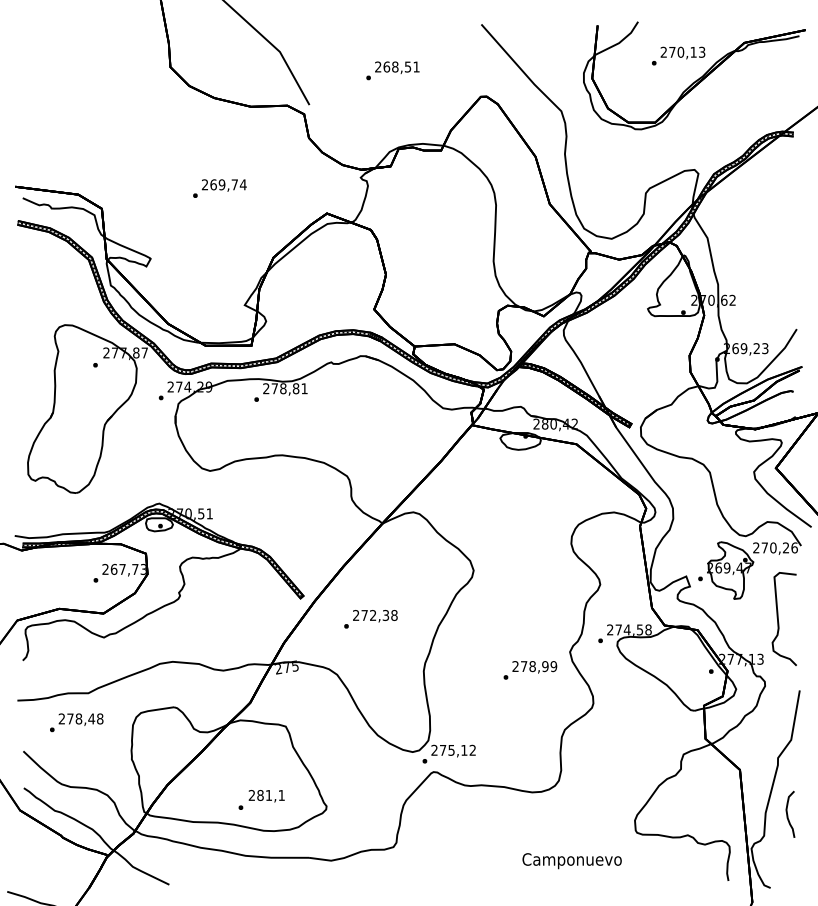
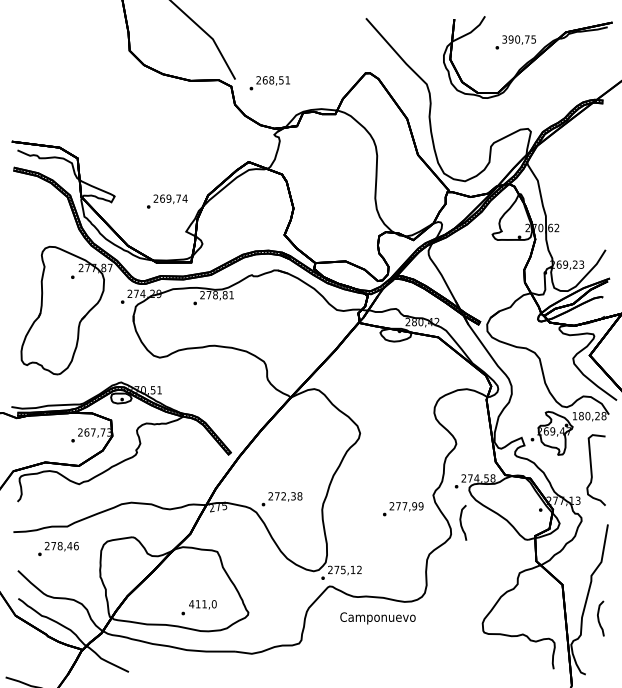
text: (682, 51) -> (518, 38), 270,13 -> 390,75
text: (392, 70) -> (269, 82), moved
text: (219, 188) -> (166, 201), moved
text: (775, 547) -> (589, 415), 270,26 -> 180,28
text: (370, 619) -> (281, 499), moved
text: (532, 666) -> (404, 506), 278,99 -> 277,99
curve: (607, 688) -> (461, 522), added
text: (100, 718) -> (76, 545), 278,48 -> 278,46
text: (266, 794) -> (202, 603), 281,1 -> 411,0
text: (571, 861) -> (377, 618), moved

